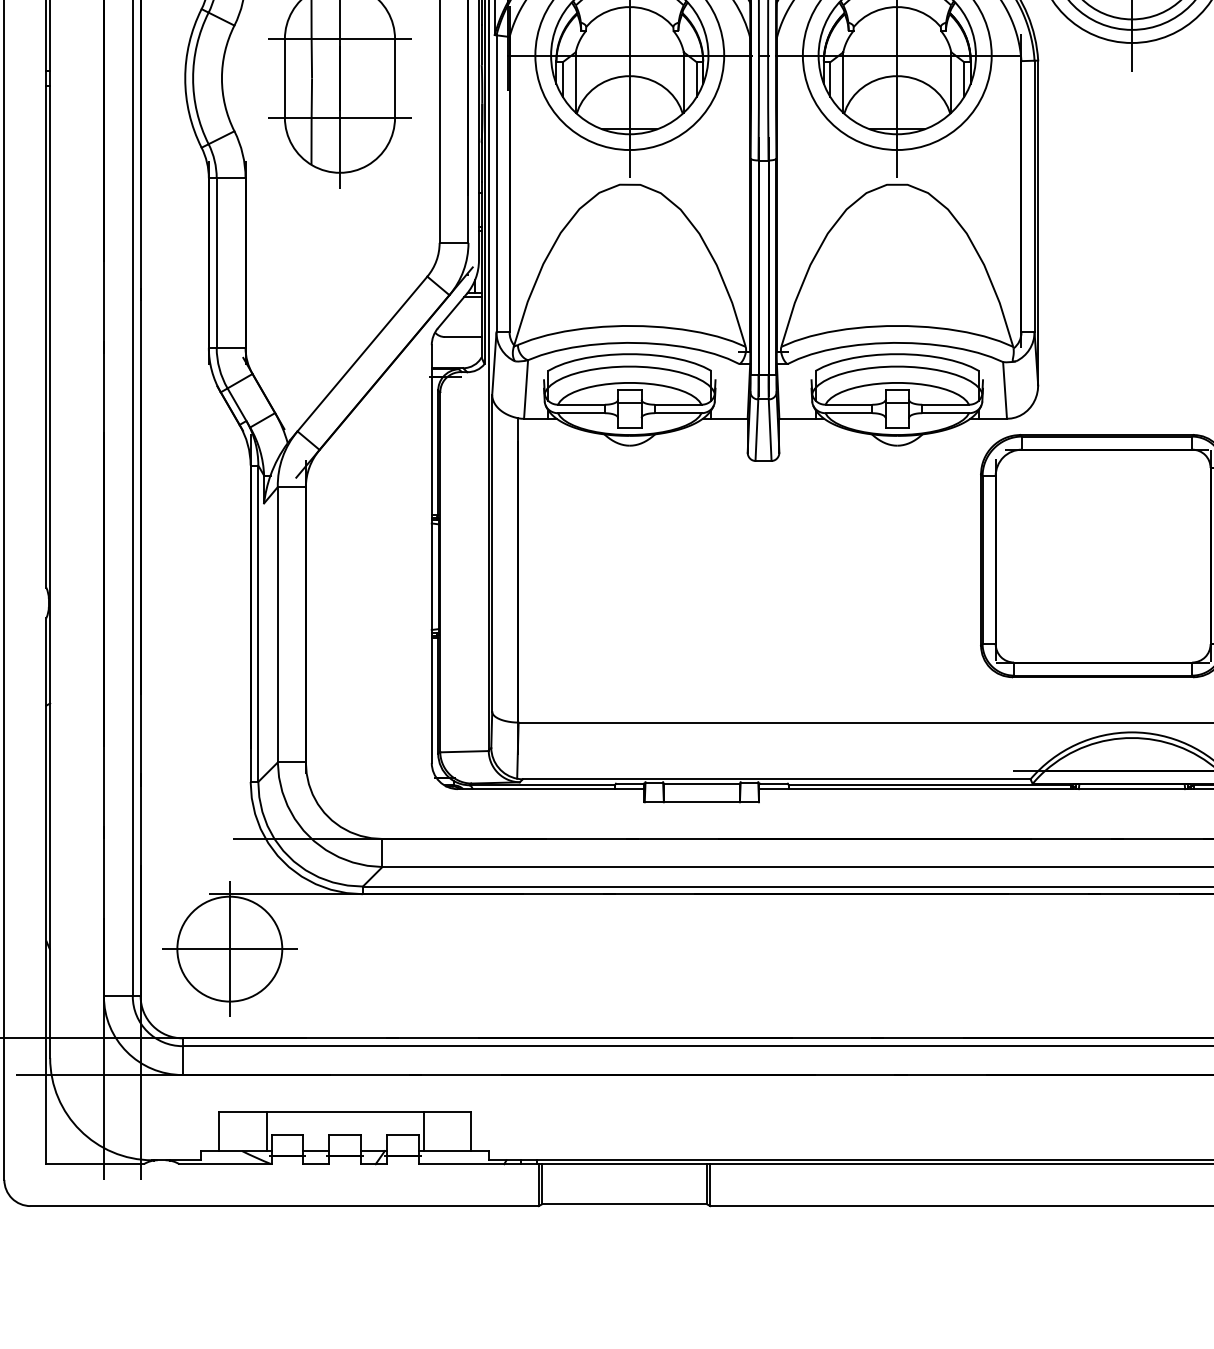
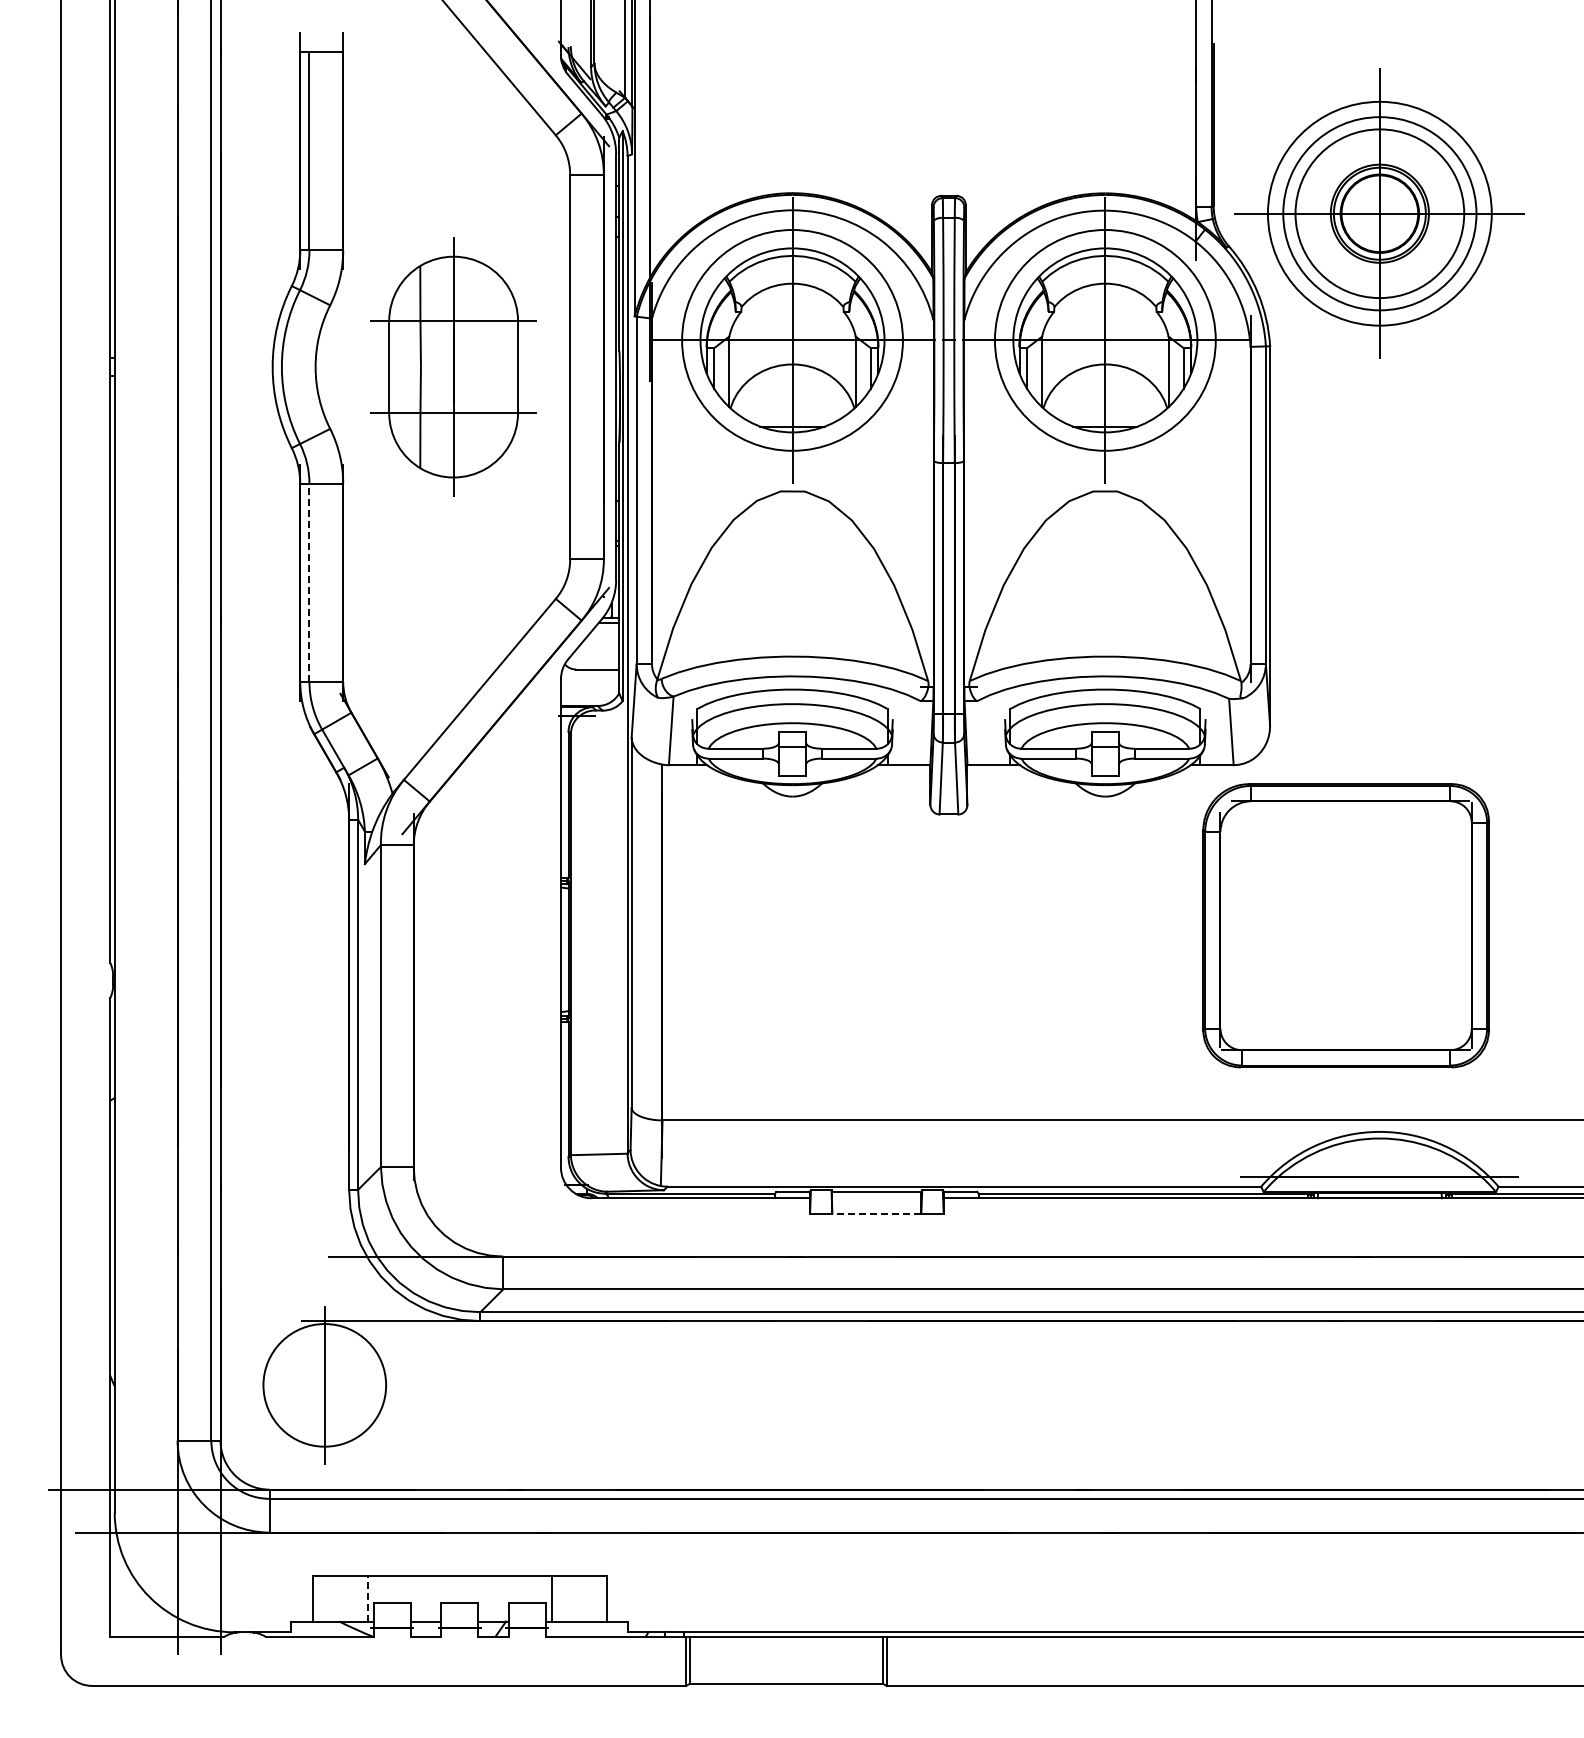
line: (216, 262) -> (309, 582), solid -> dashed
line: (701, 802) -> (876, 1213), solid -> dashed
line: (229, 949) -> (324, 1385), removed
line: (266, 1131) -> (367, 1598), solid -> dashed

